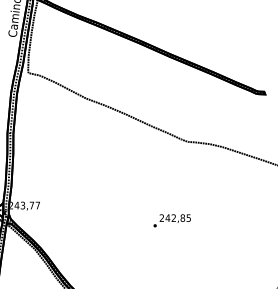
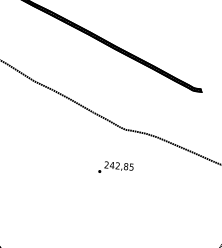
text: (171, 220) -> (115, 167), moved

